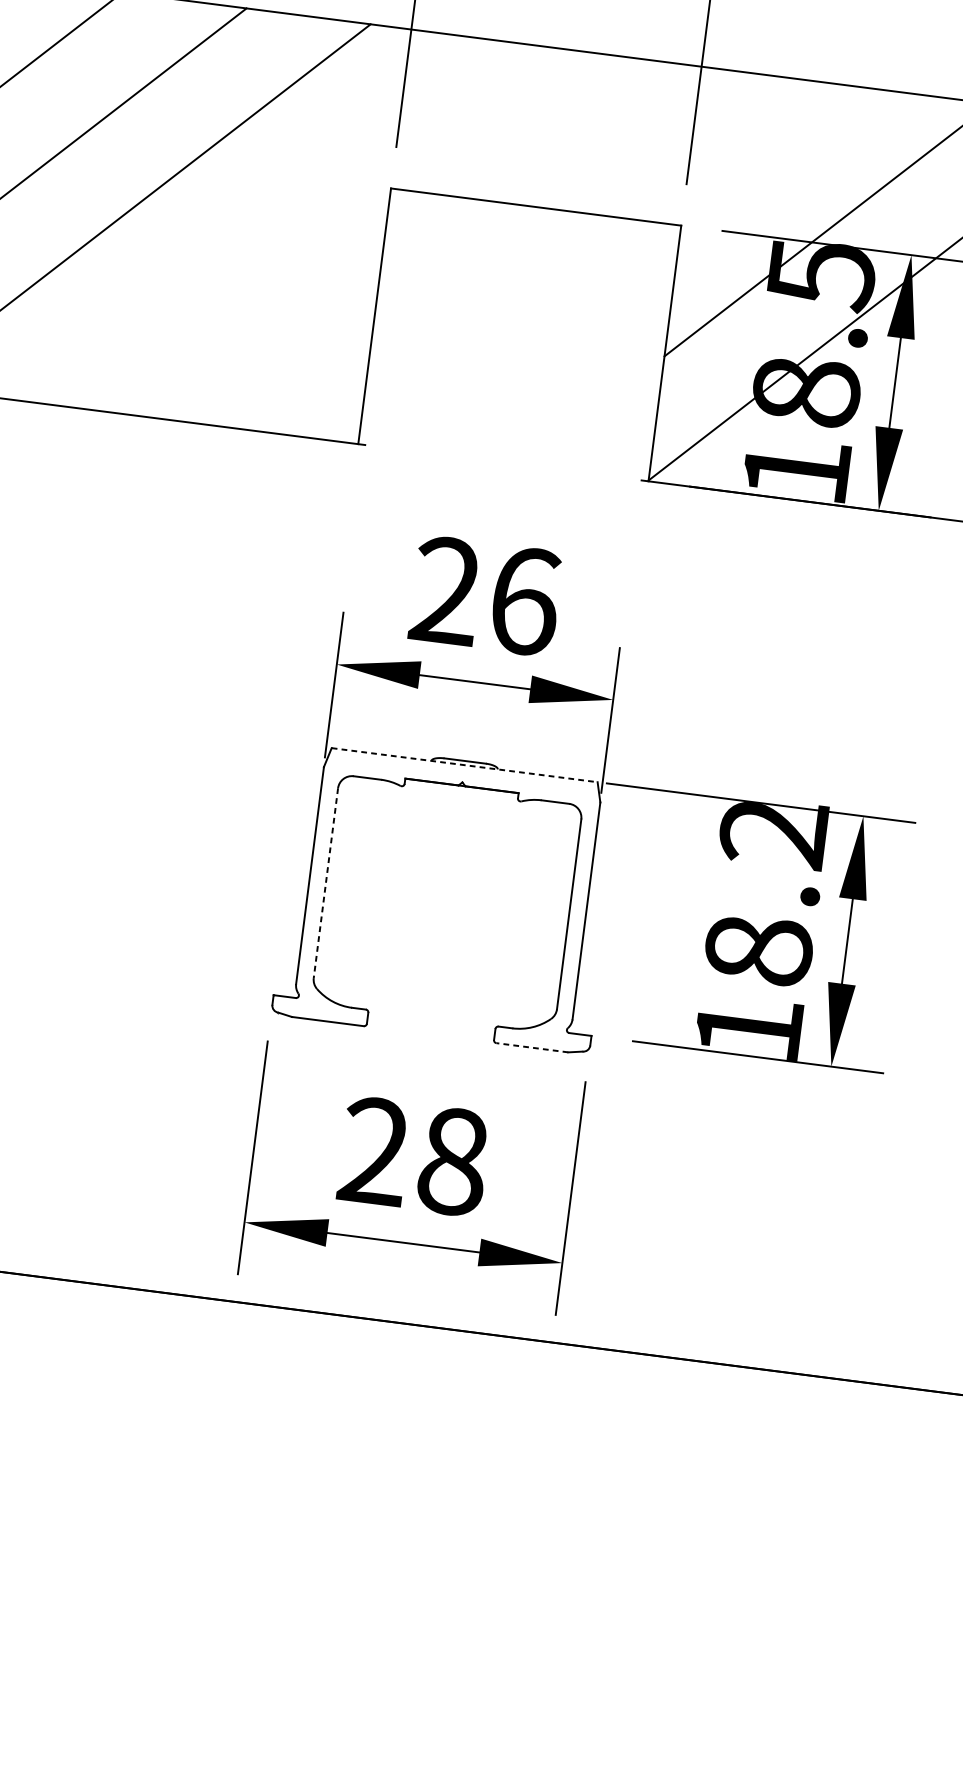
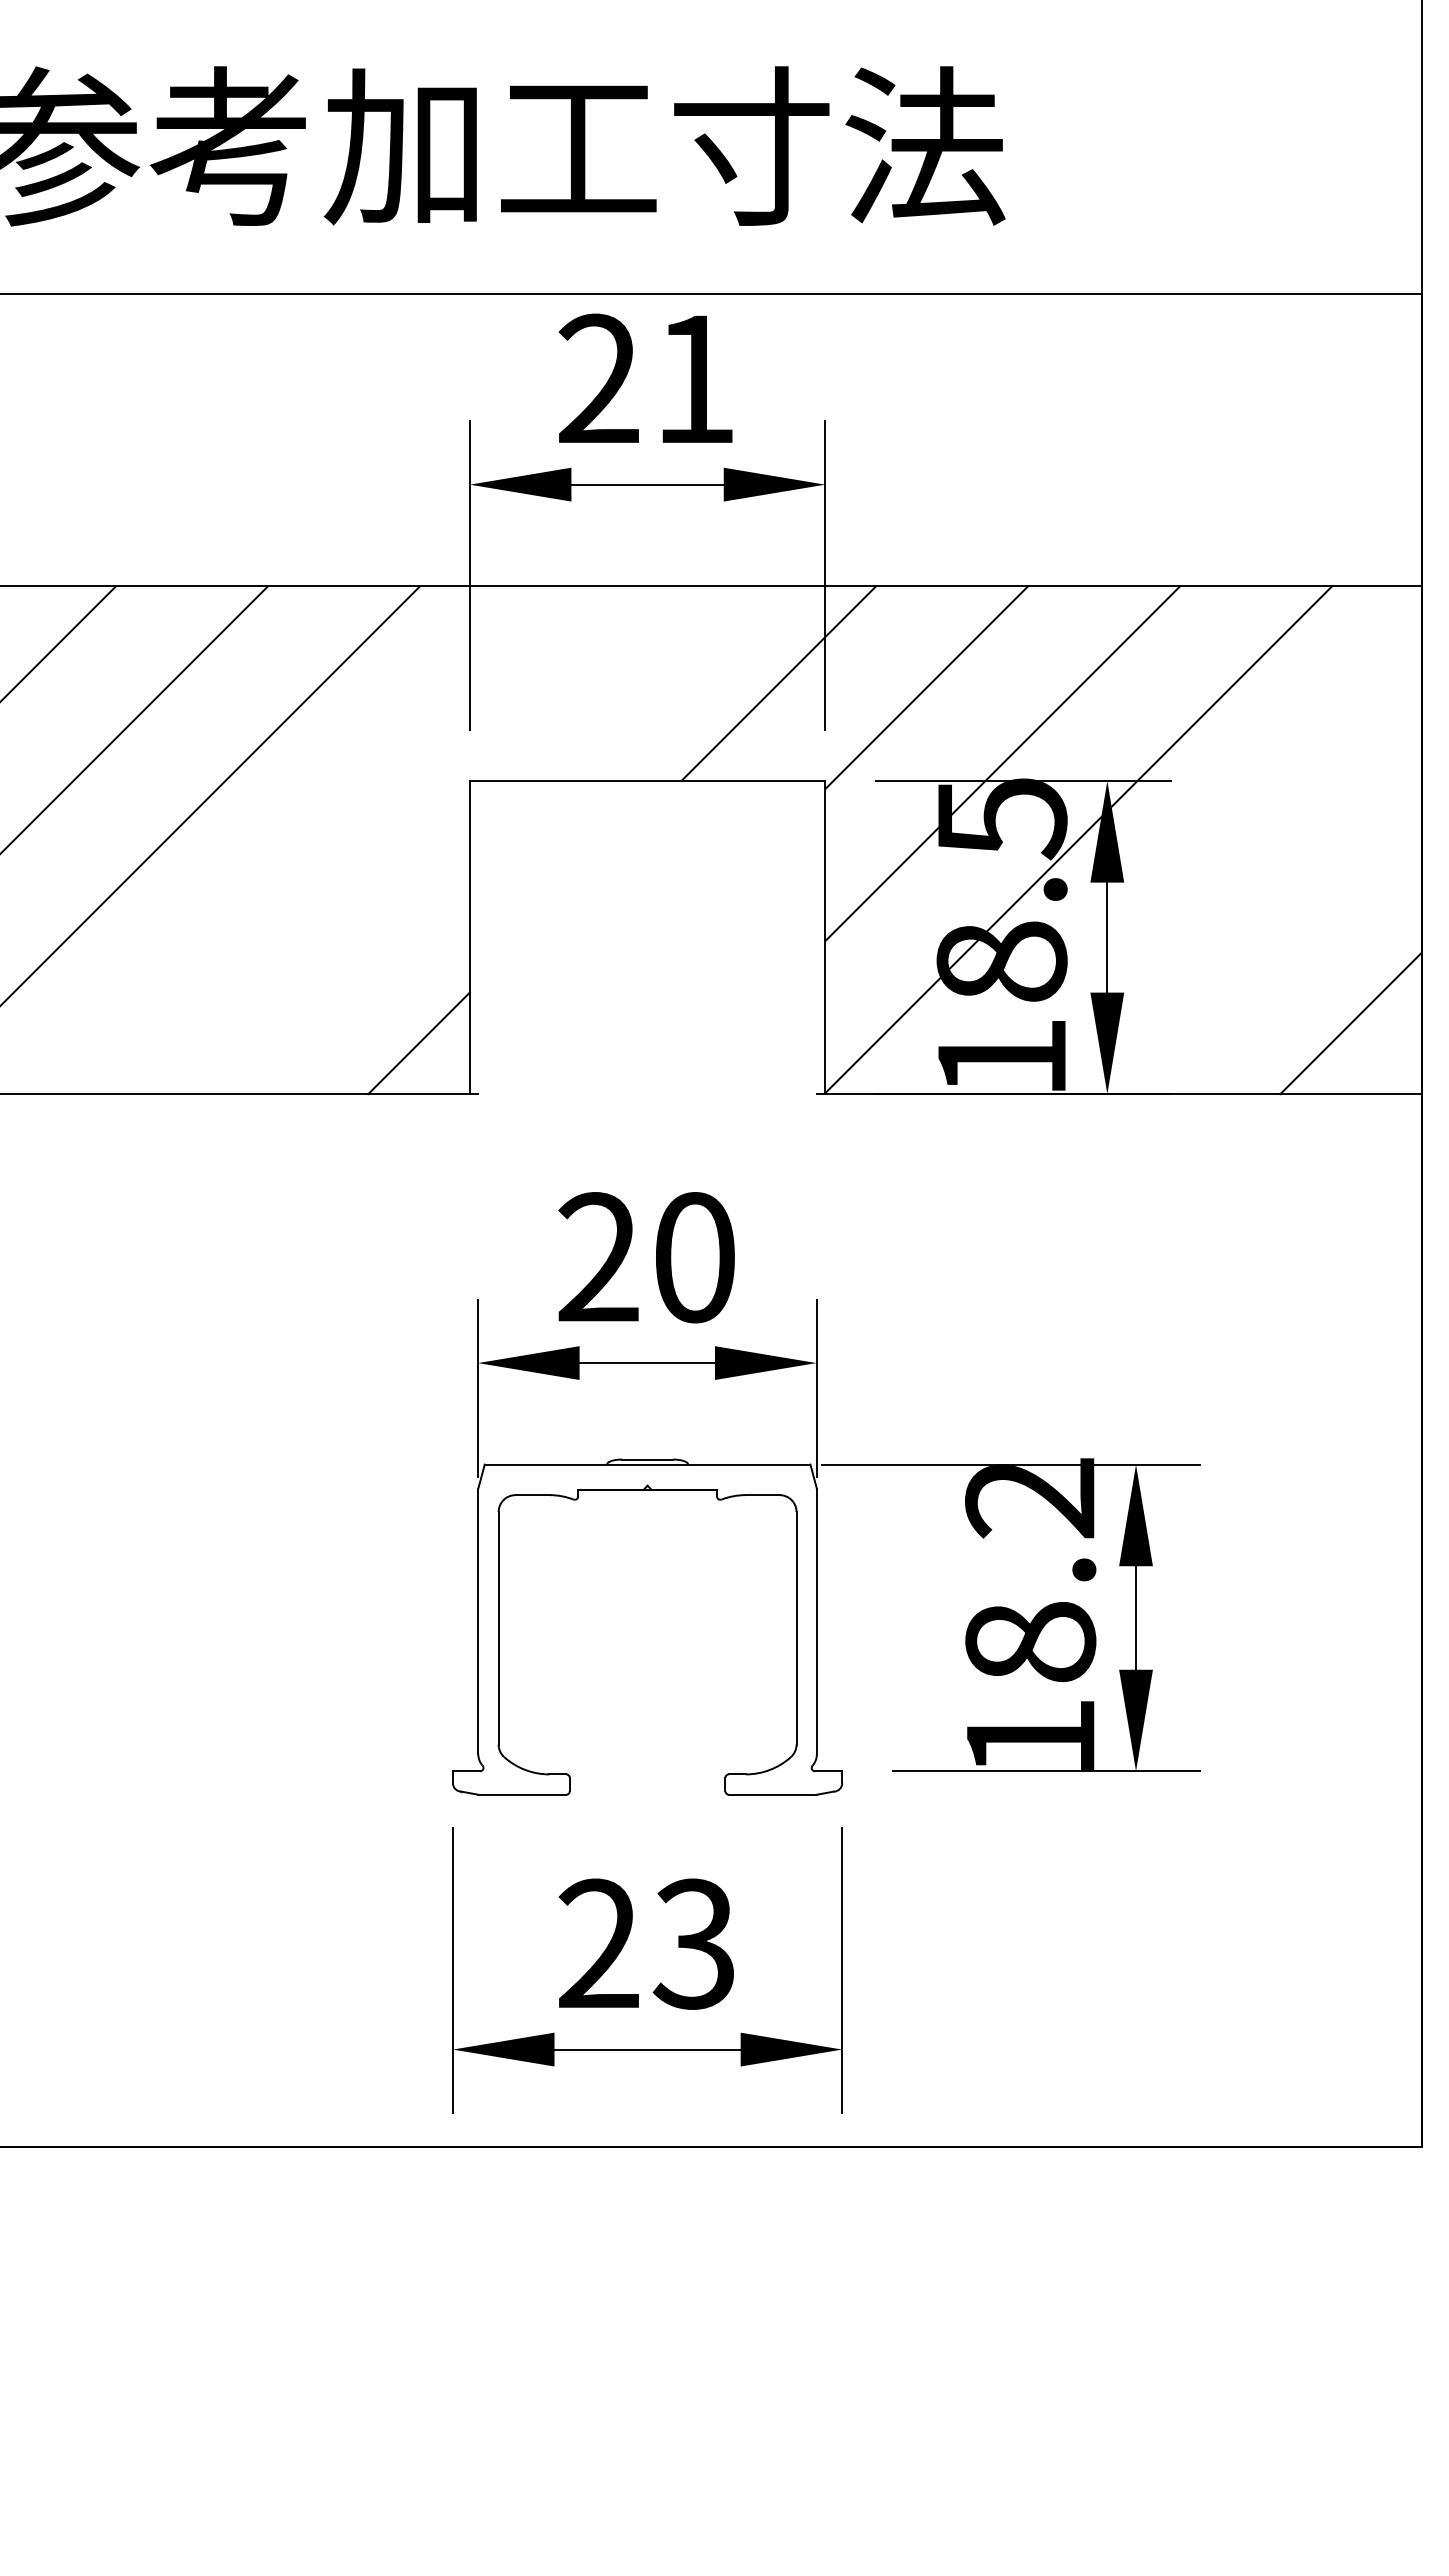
line: (653, 141) -> (778, 683), added
line: (773, 159) -> (926, 687), added
line: (321, 397) -> (418, 1043), added
text: (525, 601) -> (695, 1257), 26 -> 20
line: (464, 765) -> (647, 1464), dashed -> solid
line: (325, 883) -> (498, 1628), dashed -> solid
line: (532, 1047) -> (772, 1794), dashed -> solid
text: (452, 1160) -> (693, 1943), 28 -> 23

